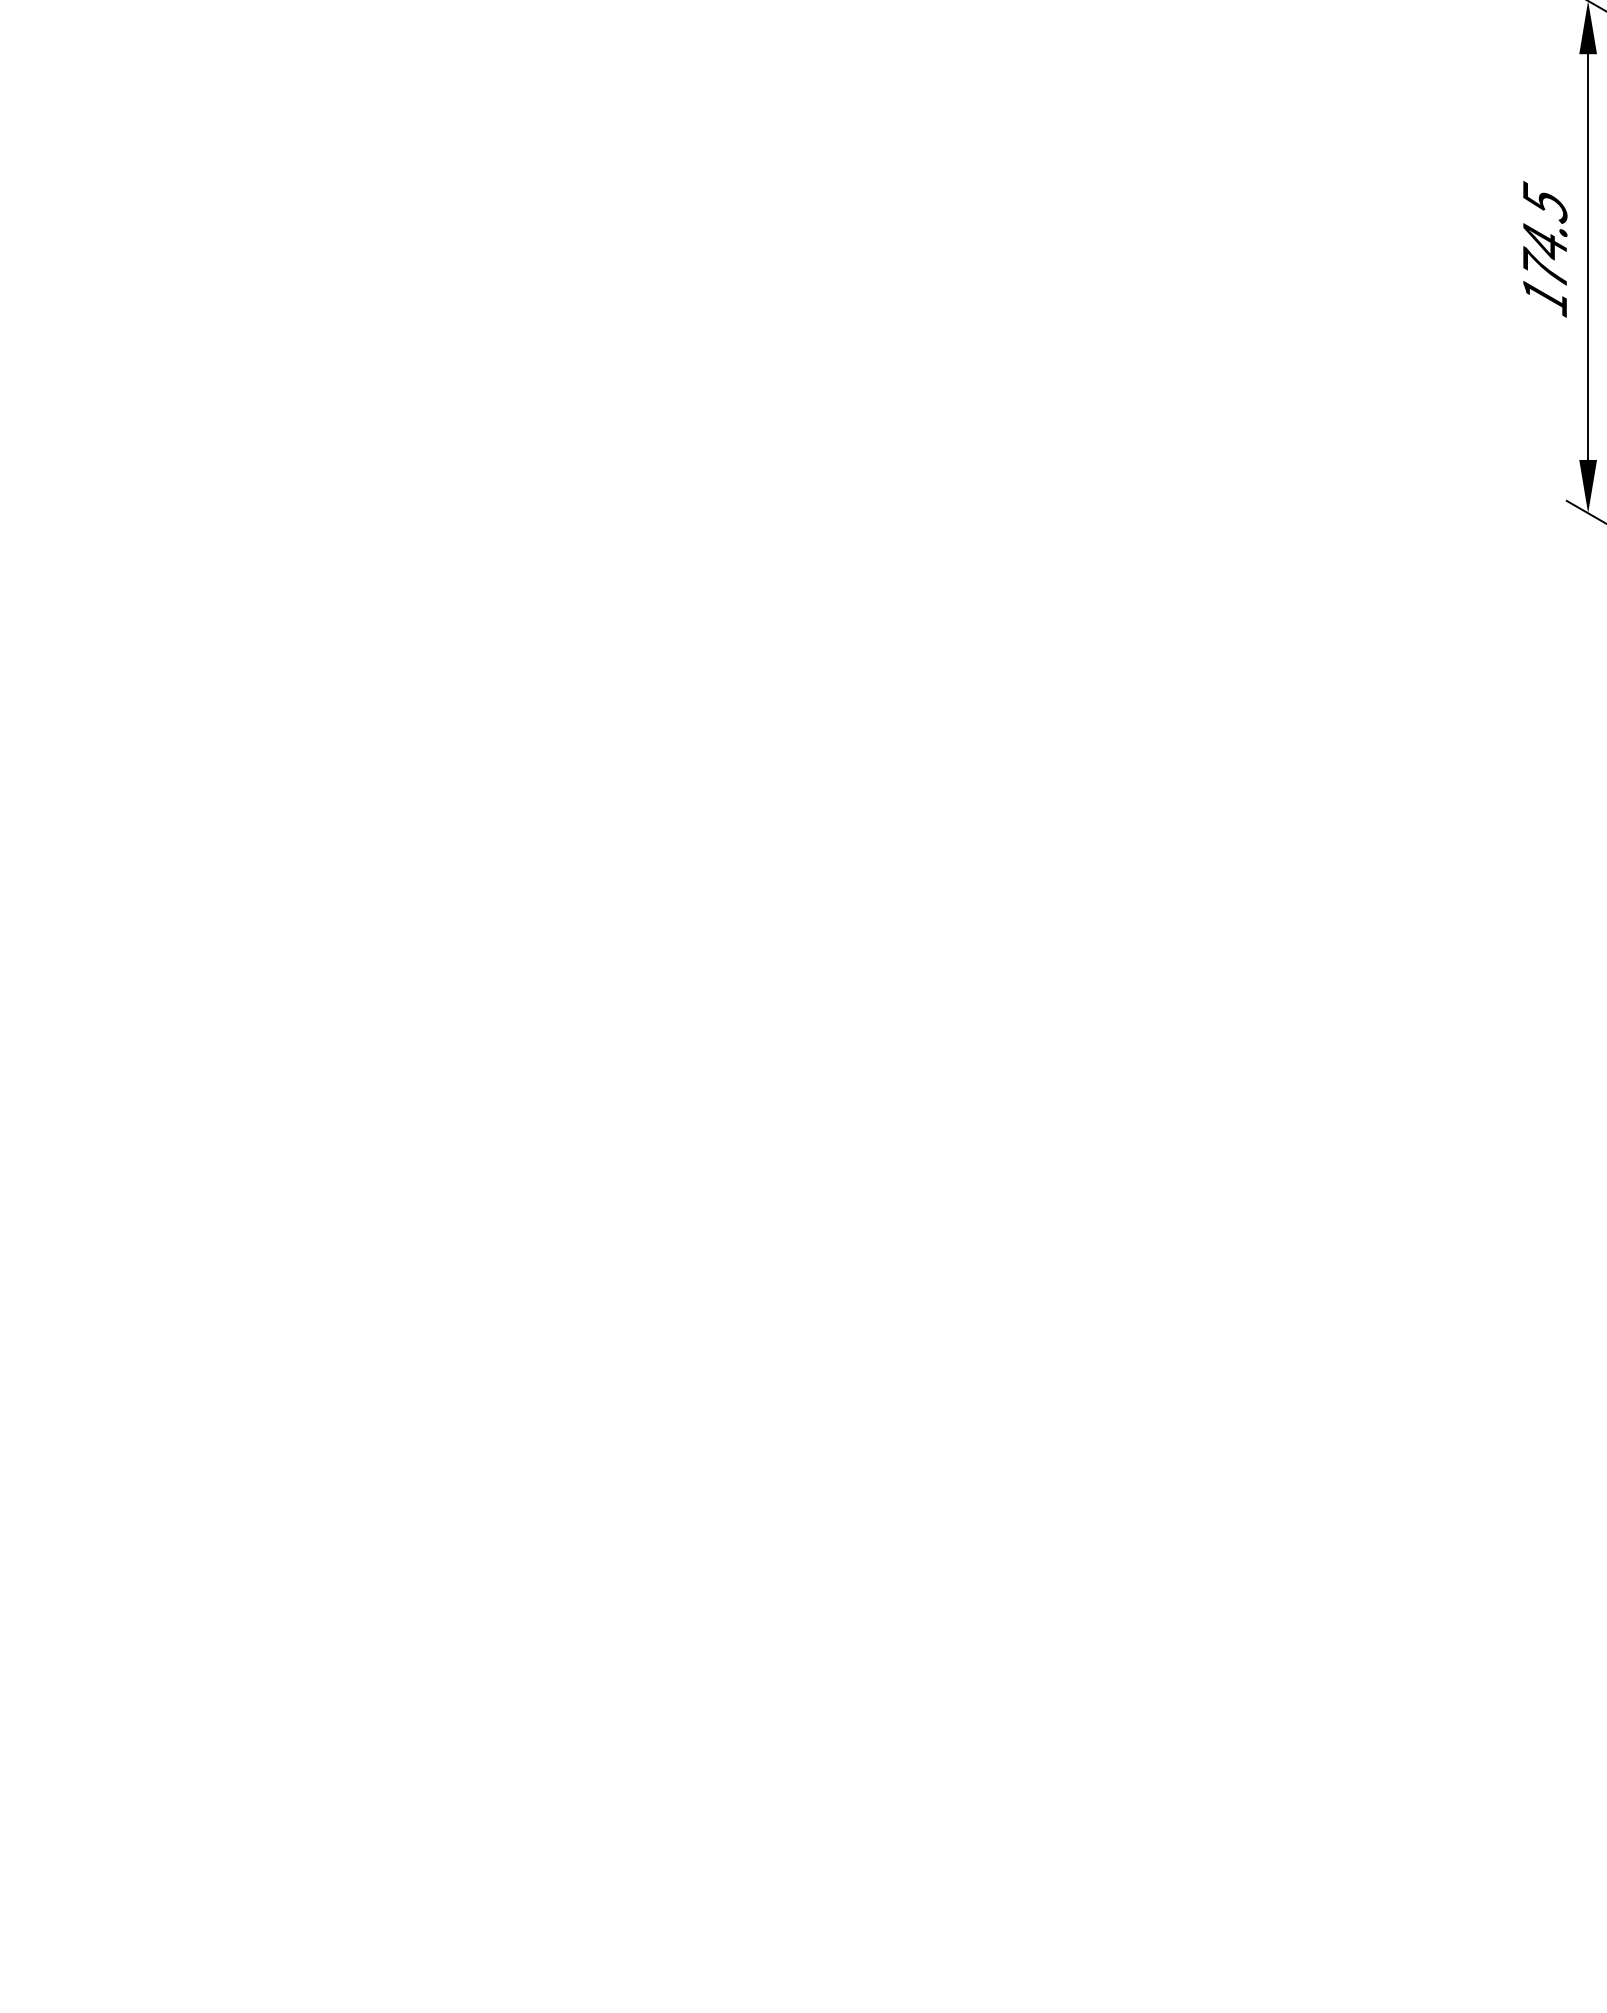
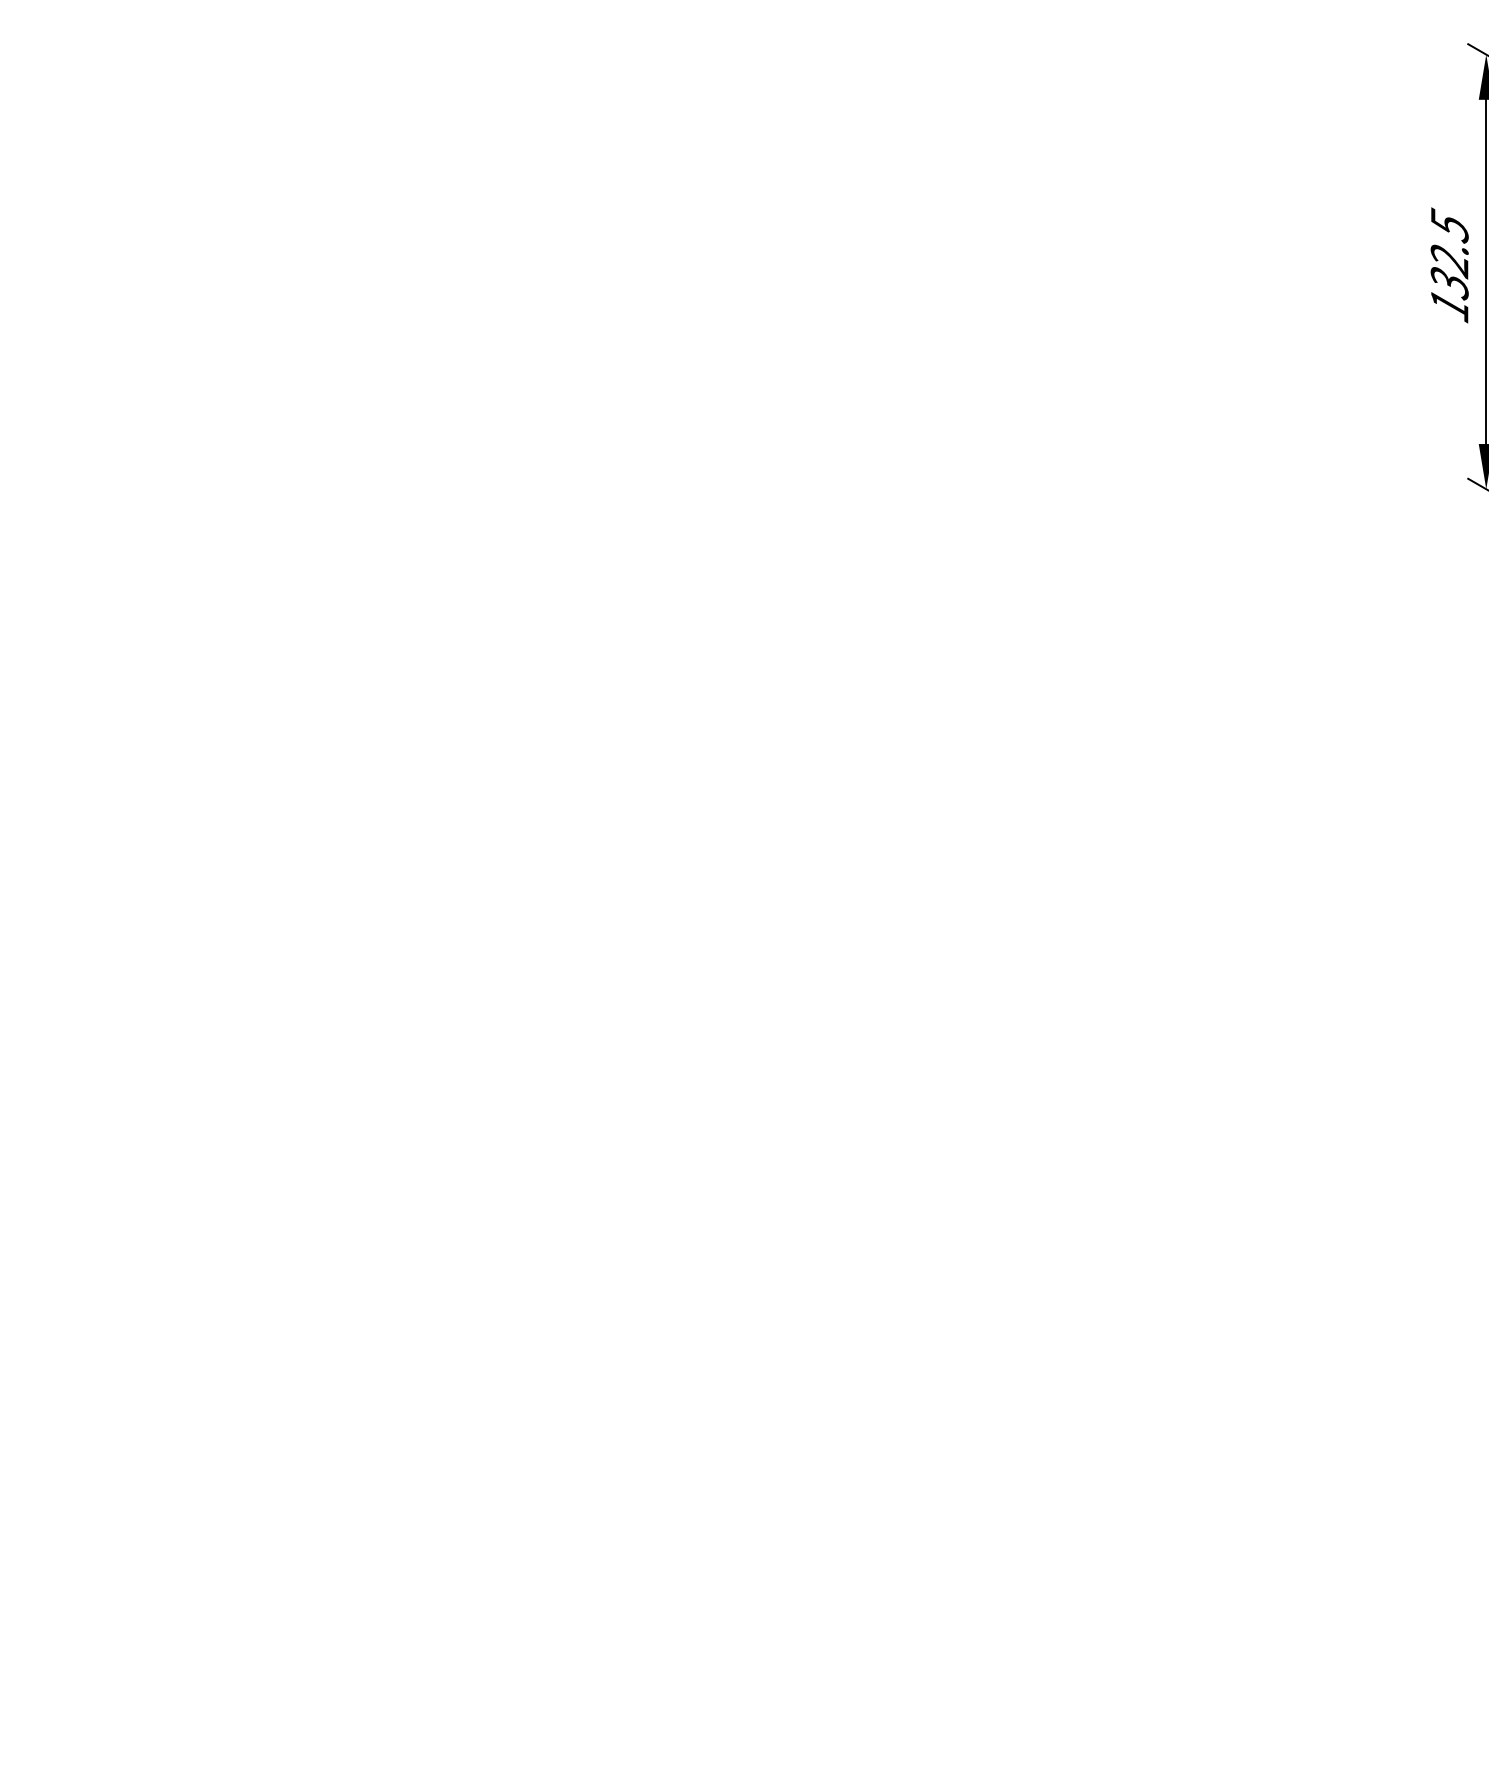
text: (1544, 256) -> (1449, 271), 174.5 -> 132.5

